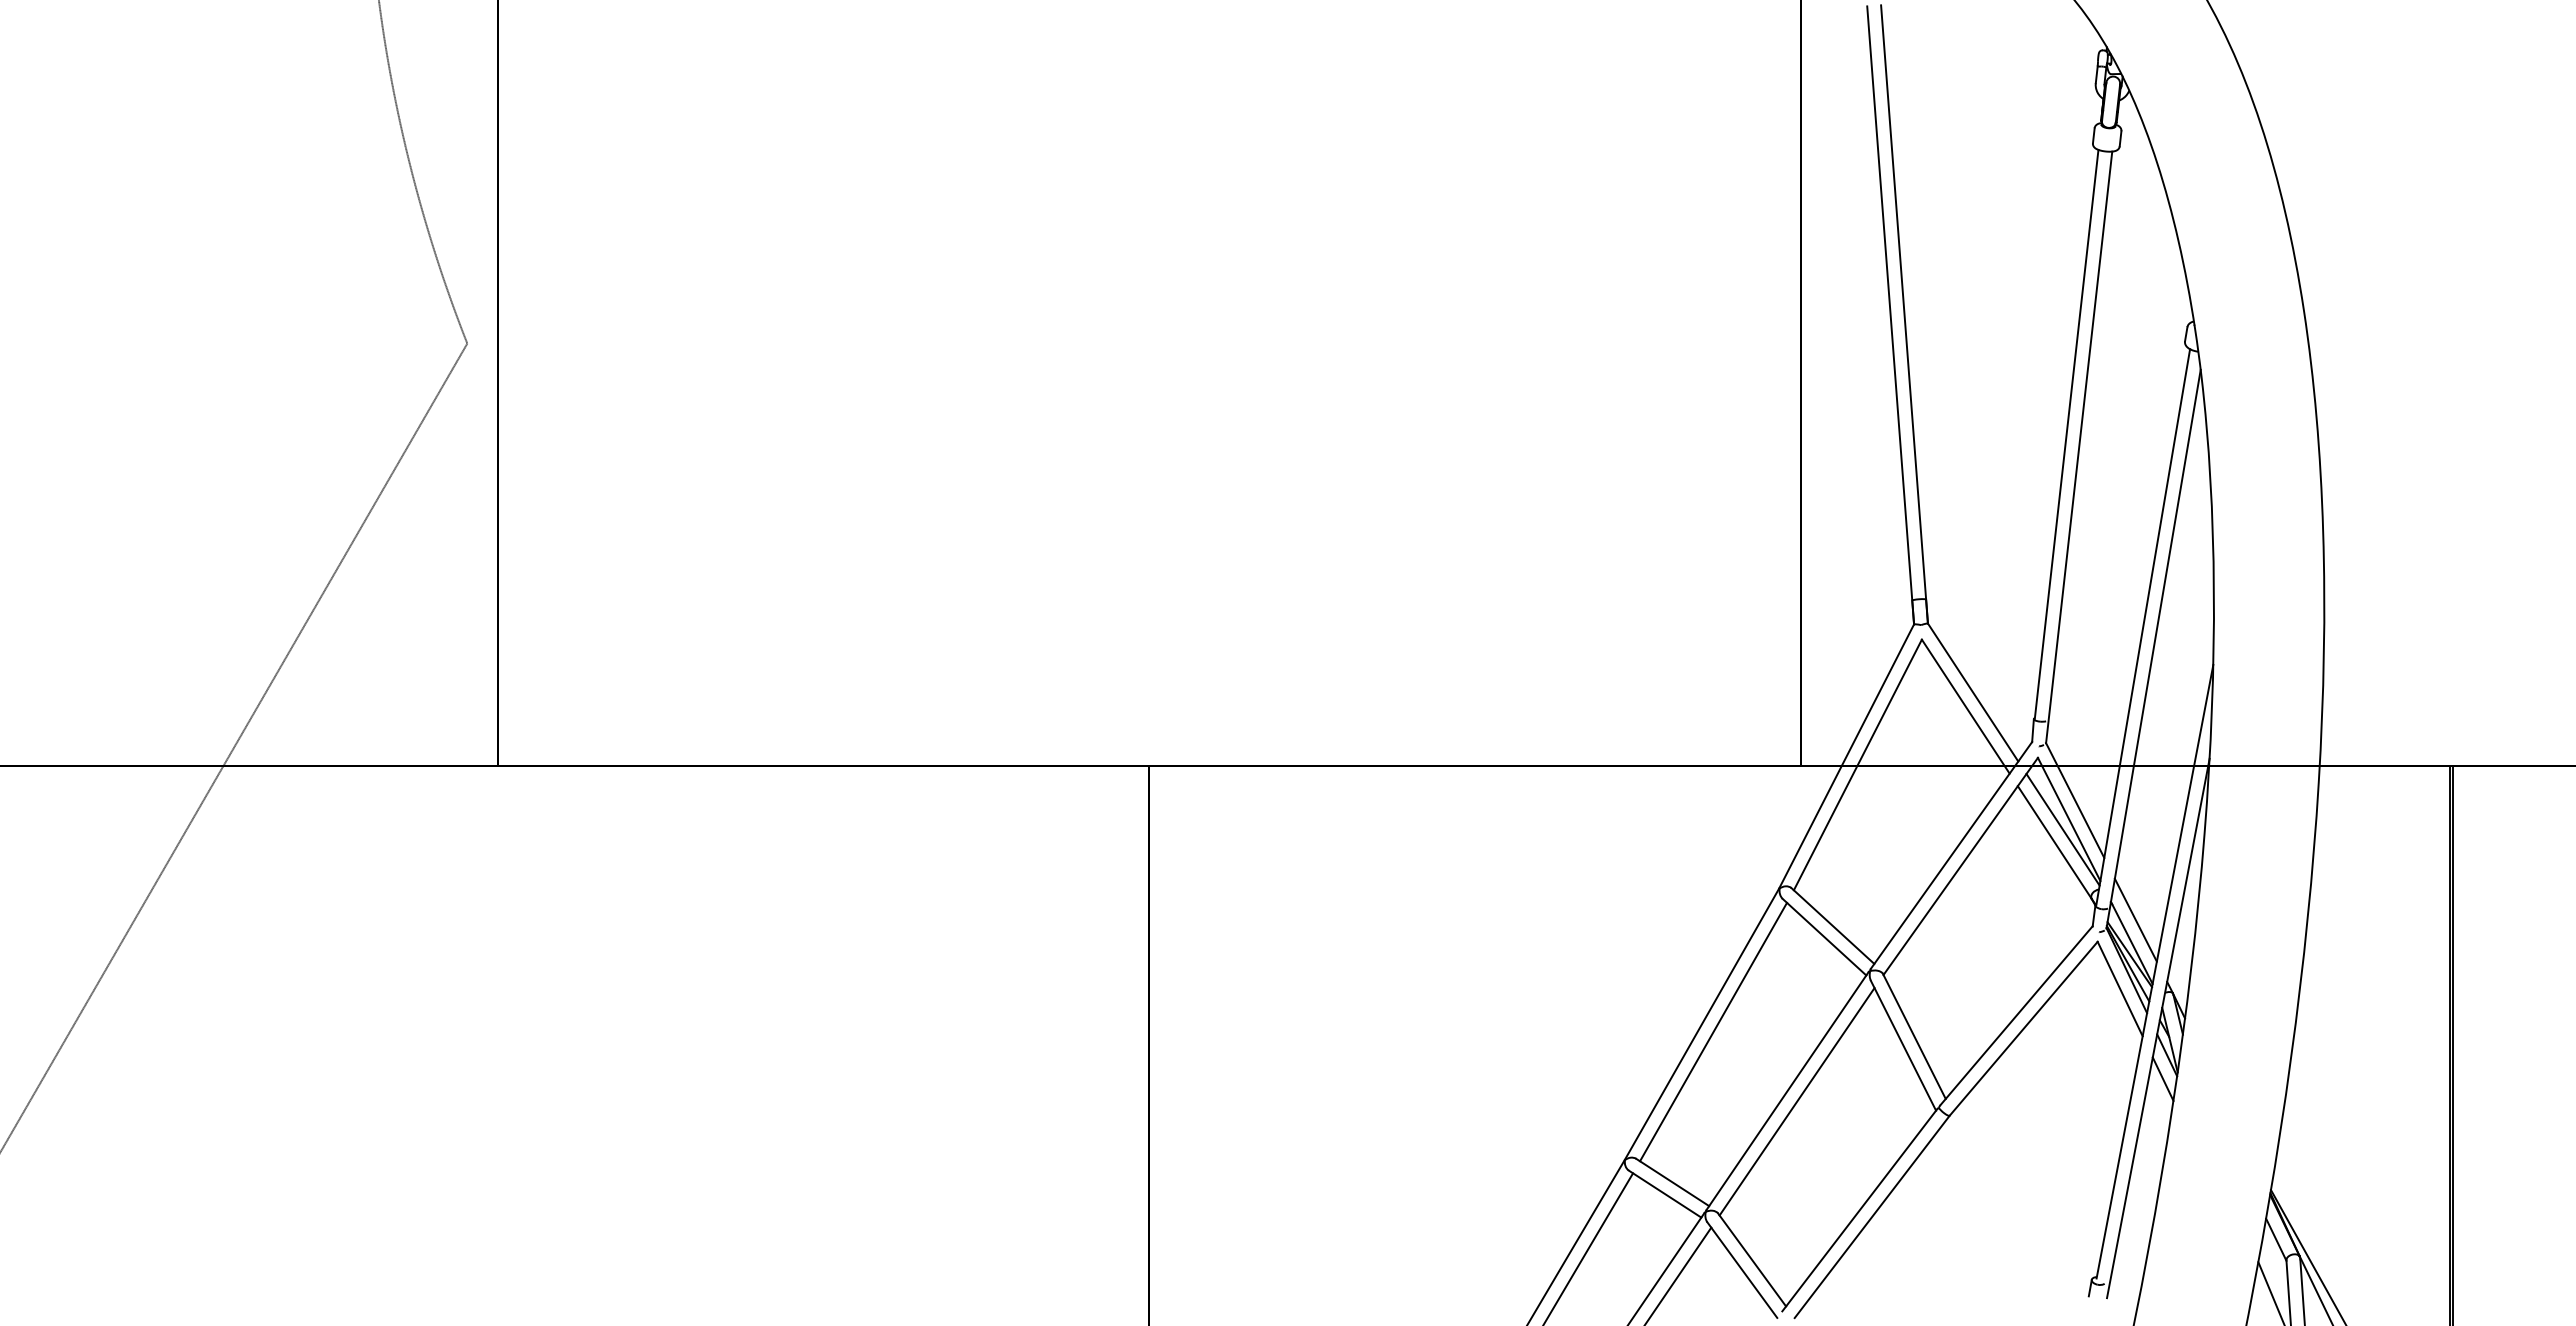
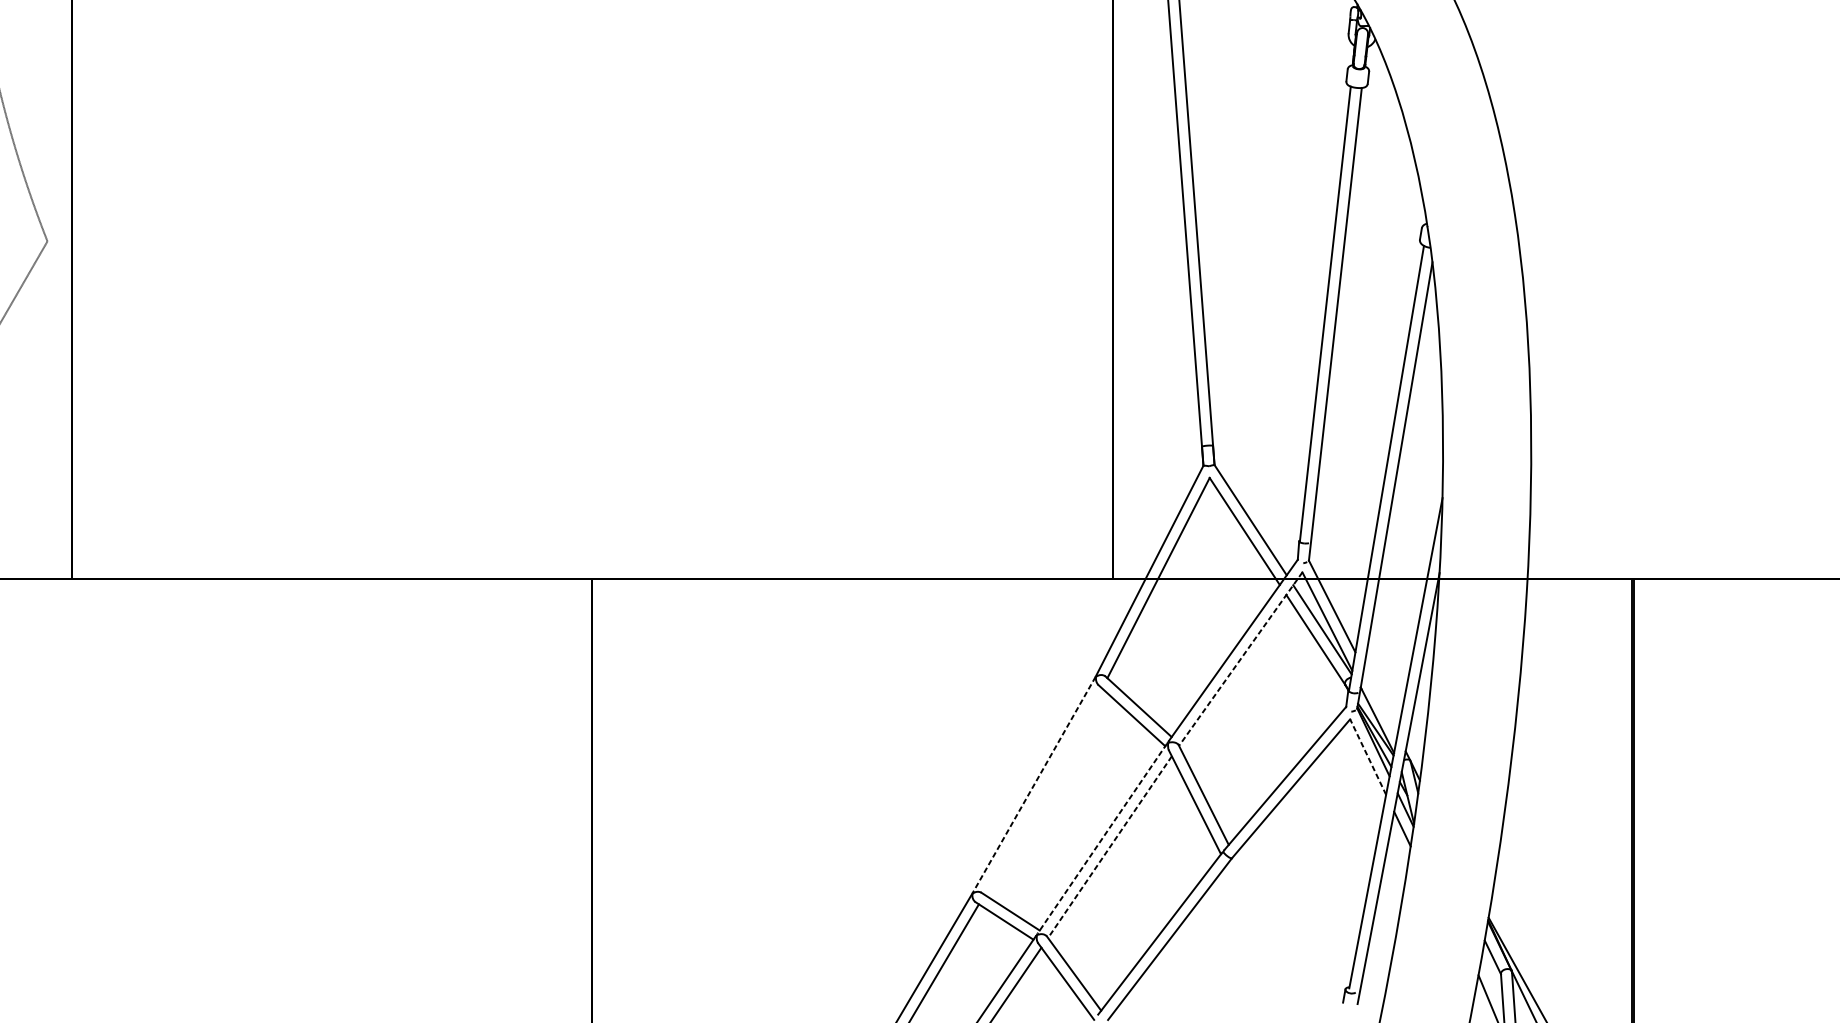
line: (1960, 866) -> (1240, 659), solid -> dashed
line: (2135, 919) -> (1380, 701), removed
line: (2119, 988) -> (1367, 756), solid -> dashed
line: (1701, 1024) -> (1033, 785), solid -> dashed
line: (1713, 1031) -> (1043, 791), removed
line: (1787, 1091) -> (1102, 838), solid -> dashed
line: (1797, 1101) -> (1110, 846), solid -> dashed

